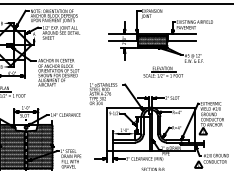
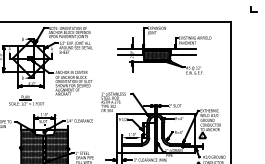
part: (162, 71) -> (166, 82), removed

